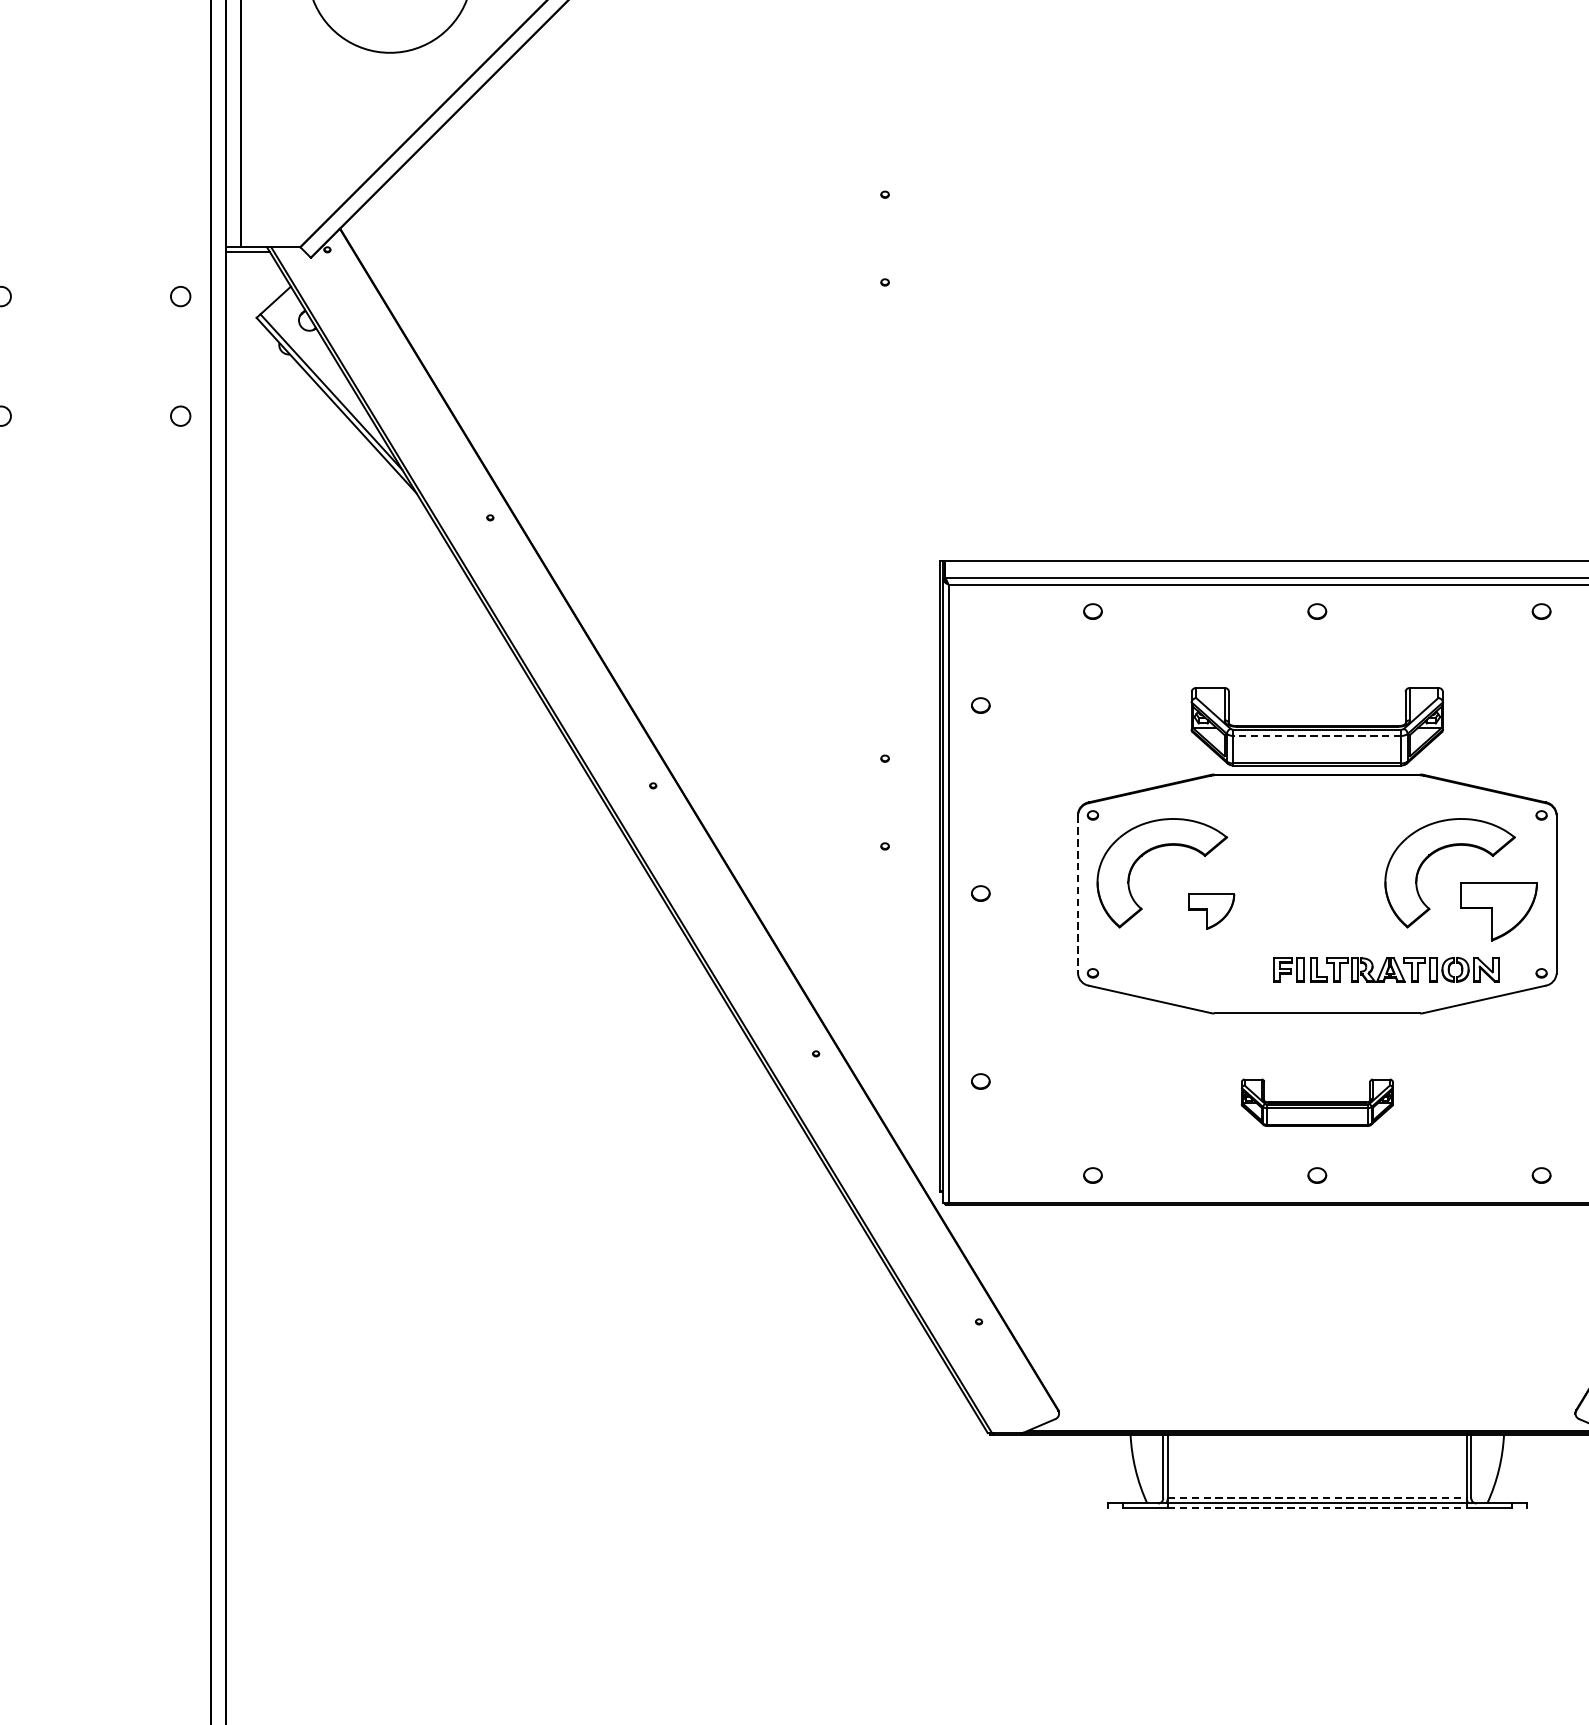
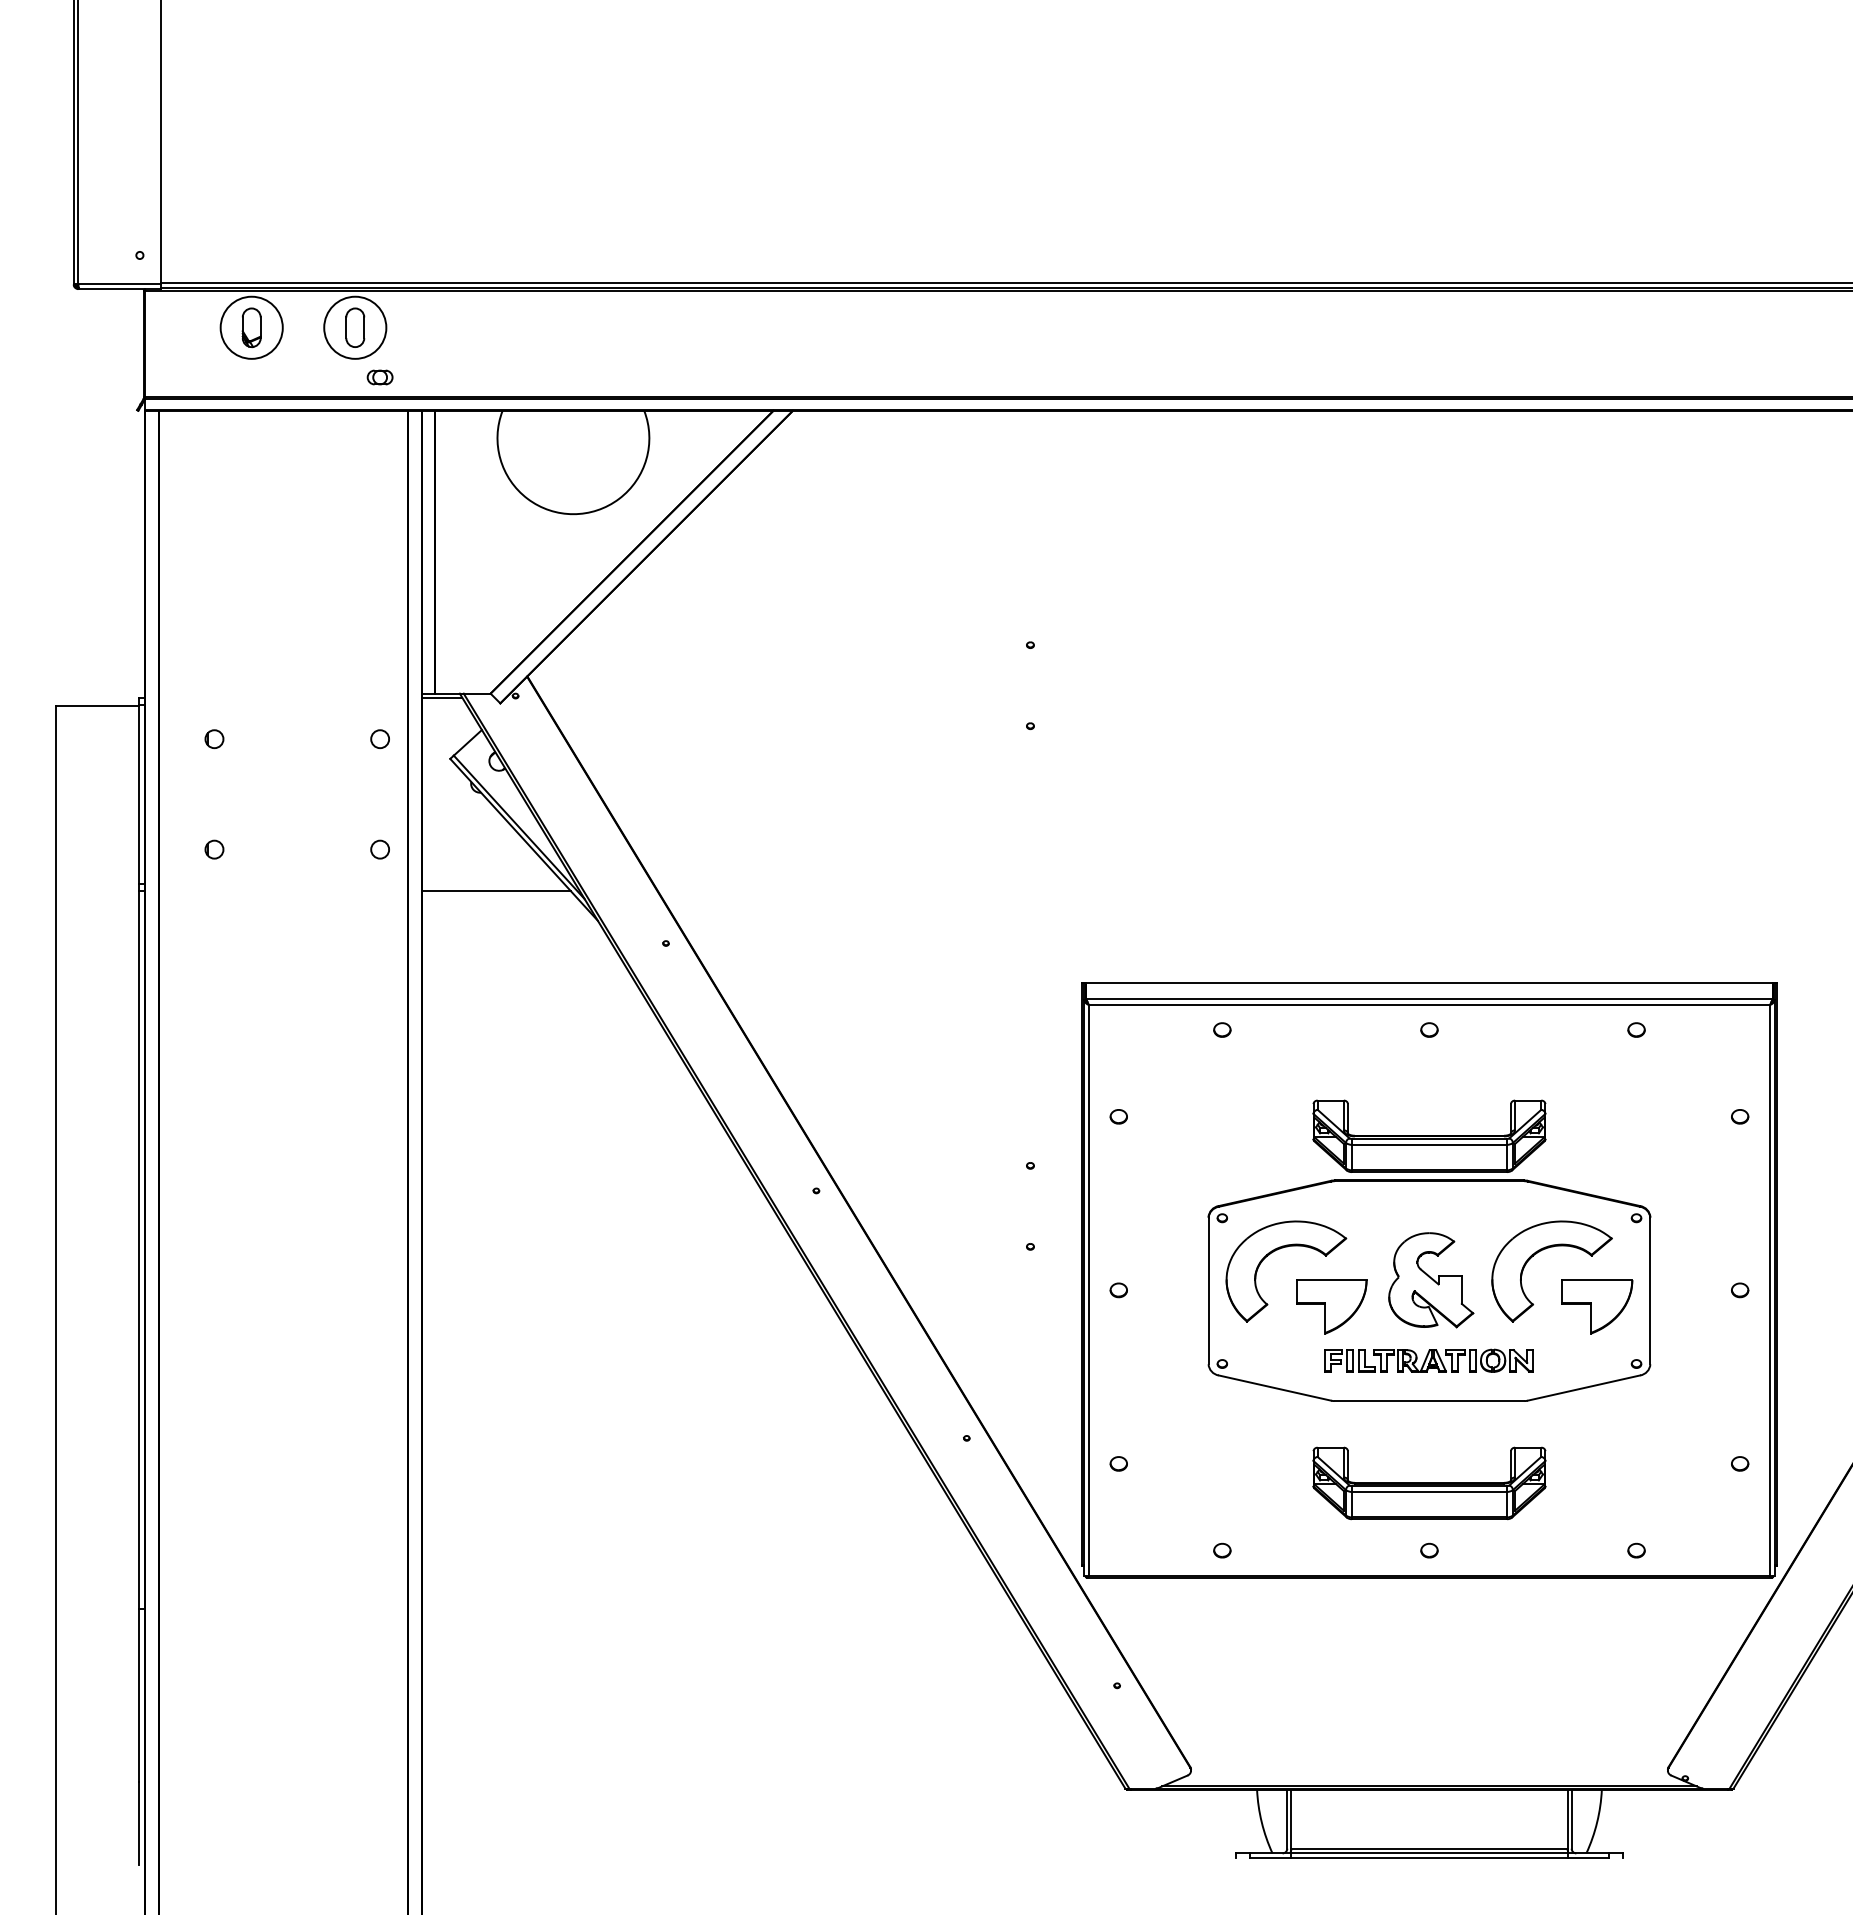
line: (305, 461) -> (495, 891), added
line: (1317, 735) -> (1429, 1144), dashed -> solid
part: (1319, 882) -> (1431, 1280), added
line: (1077, 894) -> (1208, 1291), dashed -> solid
part: (1211, 911) -> (1331, 1306), size x1.67
part: (1385, 969) -> (1428, 1360), moved
part: (1317, 1102) -> (1429, 1483), size x1.67
line: (1317, 1498) -> (1429, 1848), dashed -> solid
line: (1317, 1507) -> (1429, 1857), dashed -> solid

